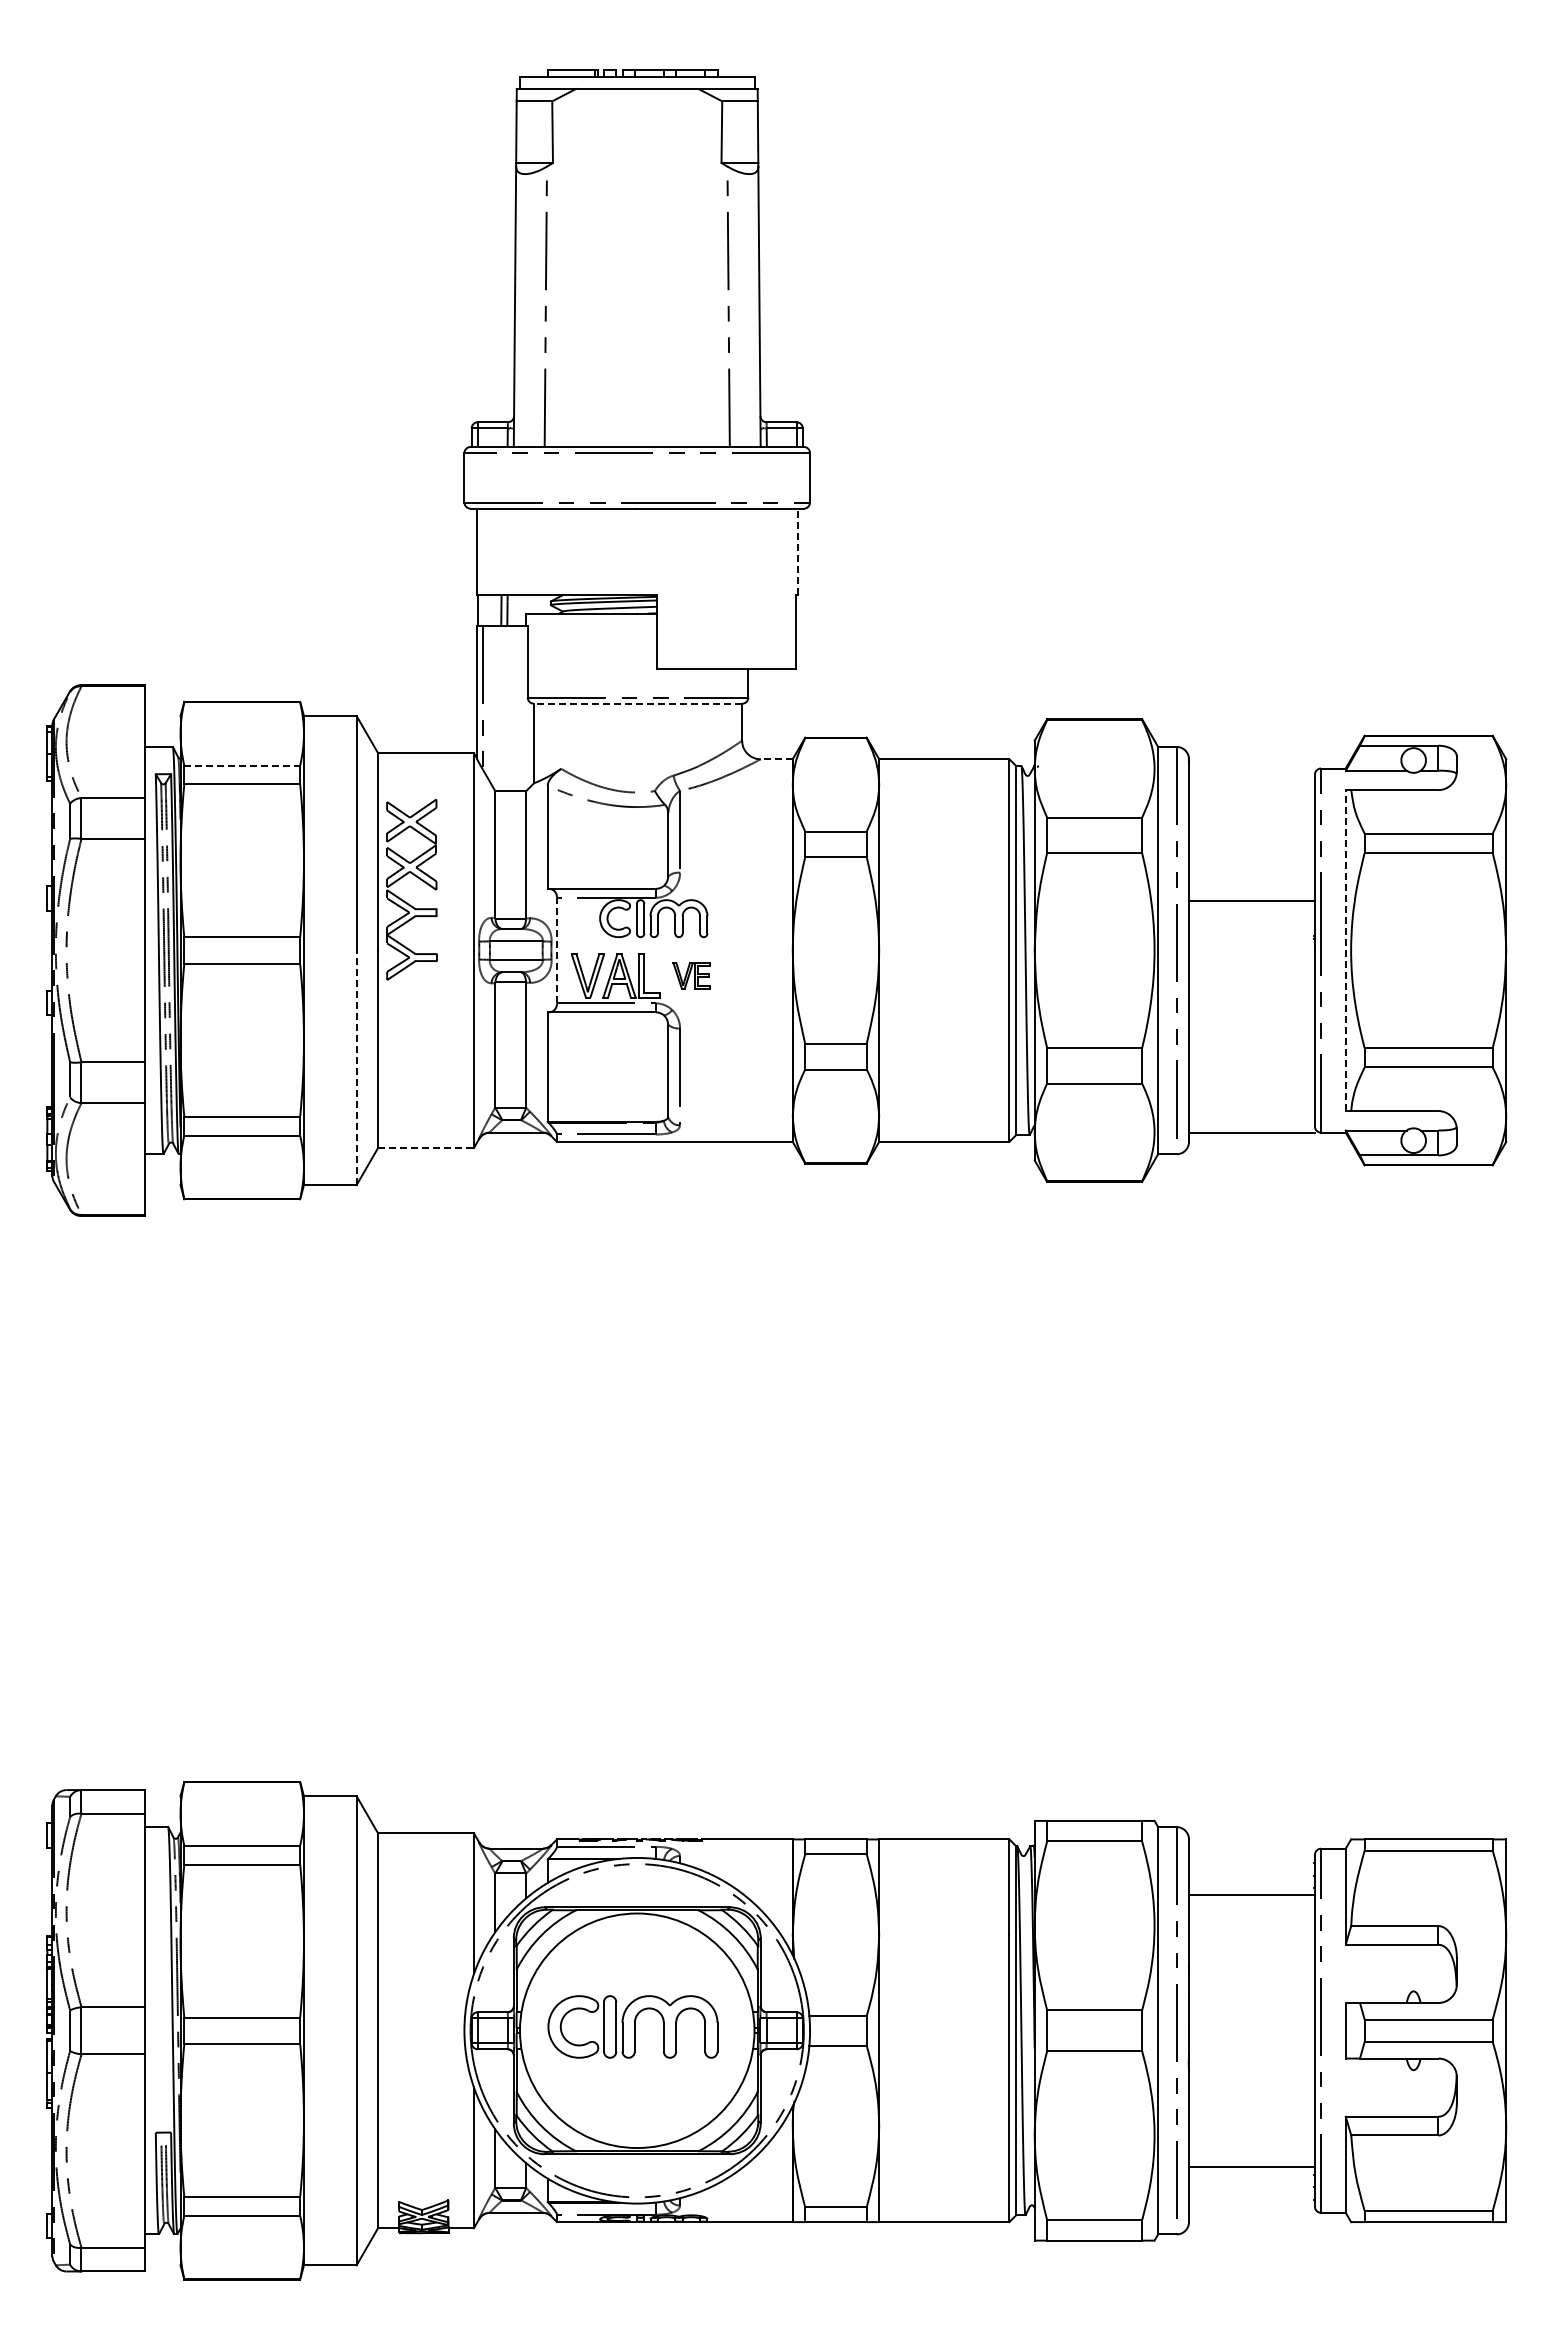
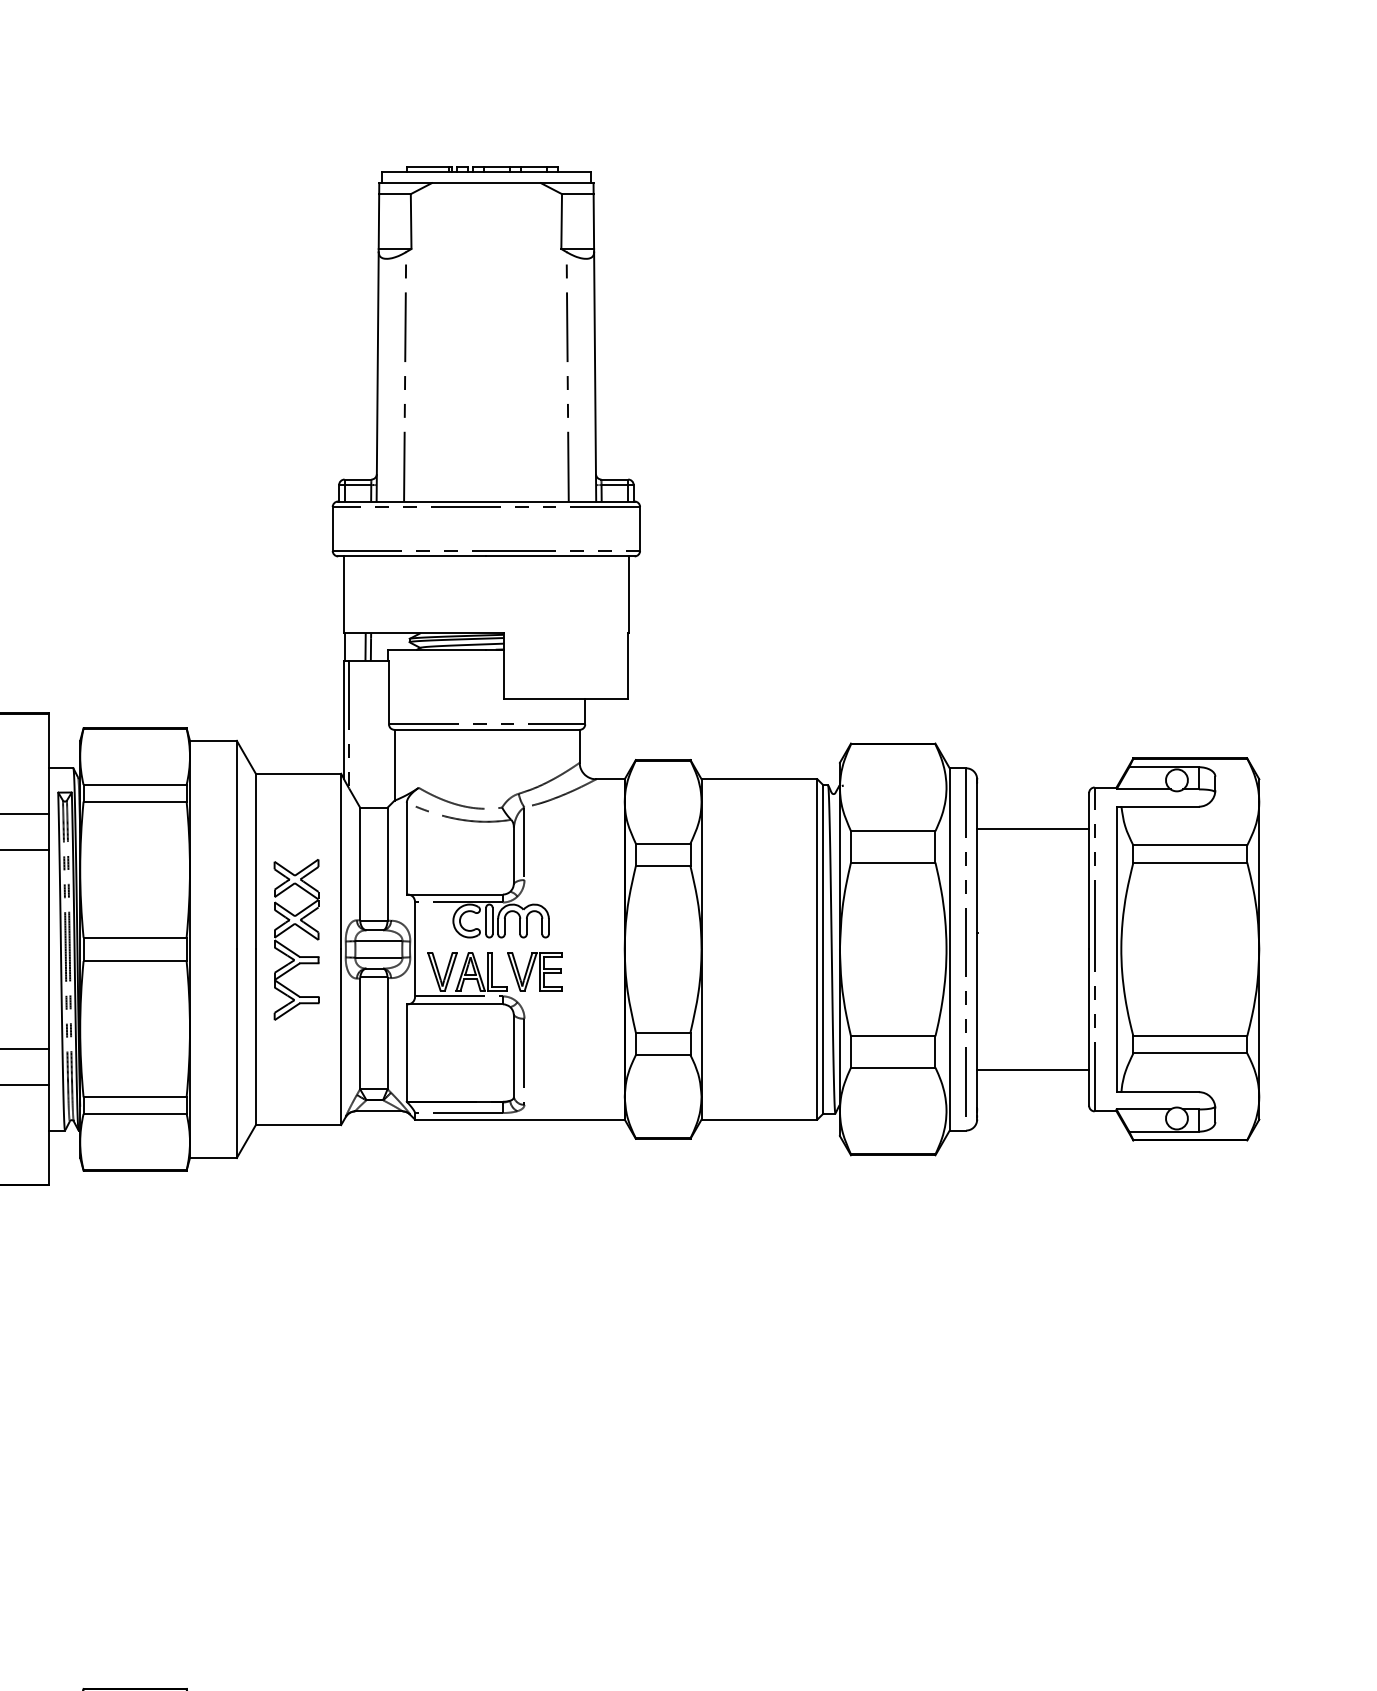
line: (797, 551) -> (628, 594), dashed -> solid
line: (637, 703) -> (486, 729), dashed -> solid
line: (776, 759) -> (610, 779), dashed -> solid
line: (242, 765) -> (135, 784), dashed -> solid
part: (417, 878) -> (301, 929), moved
line: (1251, 900) -> (1032, 828), moved
line: (557, 950) -> (415, 949), dashed -> solid
line: (1345, 950) -> (1116, 949), dashed -> solid
part: (691, 975) -> (534, 971), size x1.67
line: (356, 1067) -> (236, 1053), dashed -> solid
line: (1251, 1133) -> (1032, 1070), moved
line: (425, 1148) -> (298, 1125), dashed -> solid

